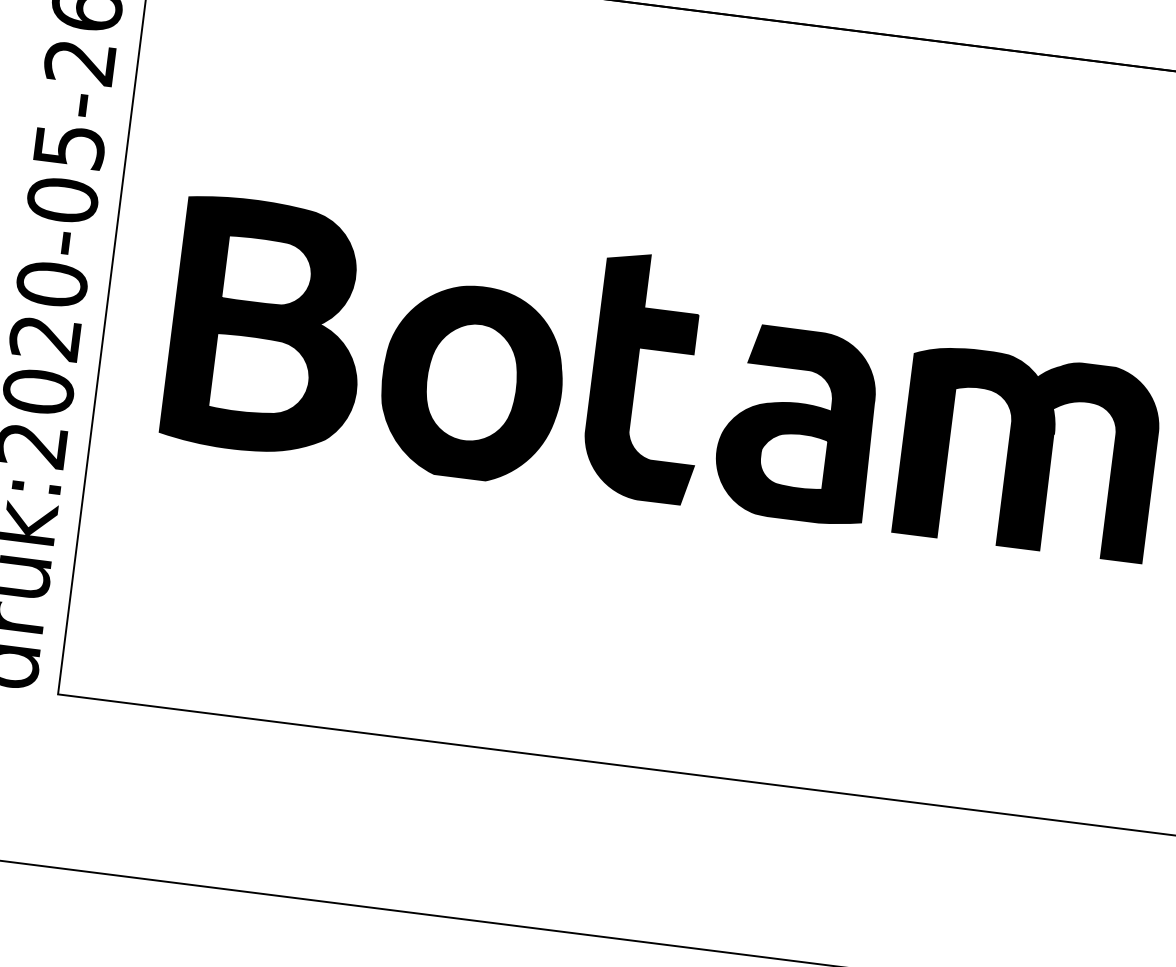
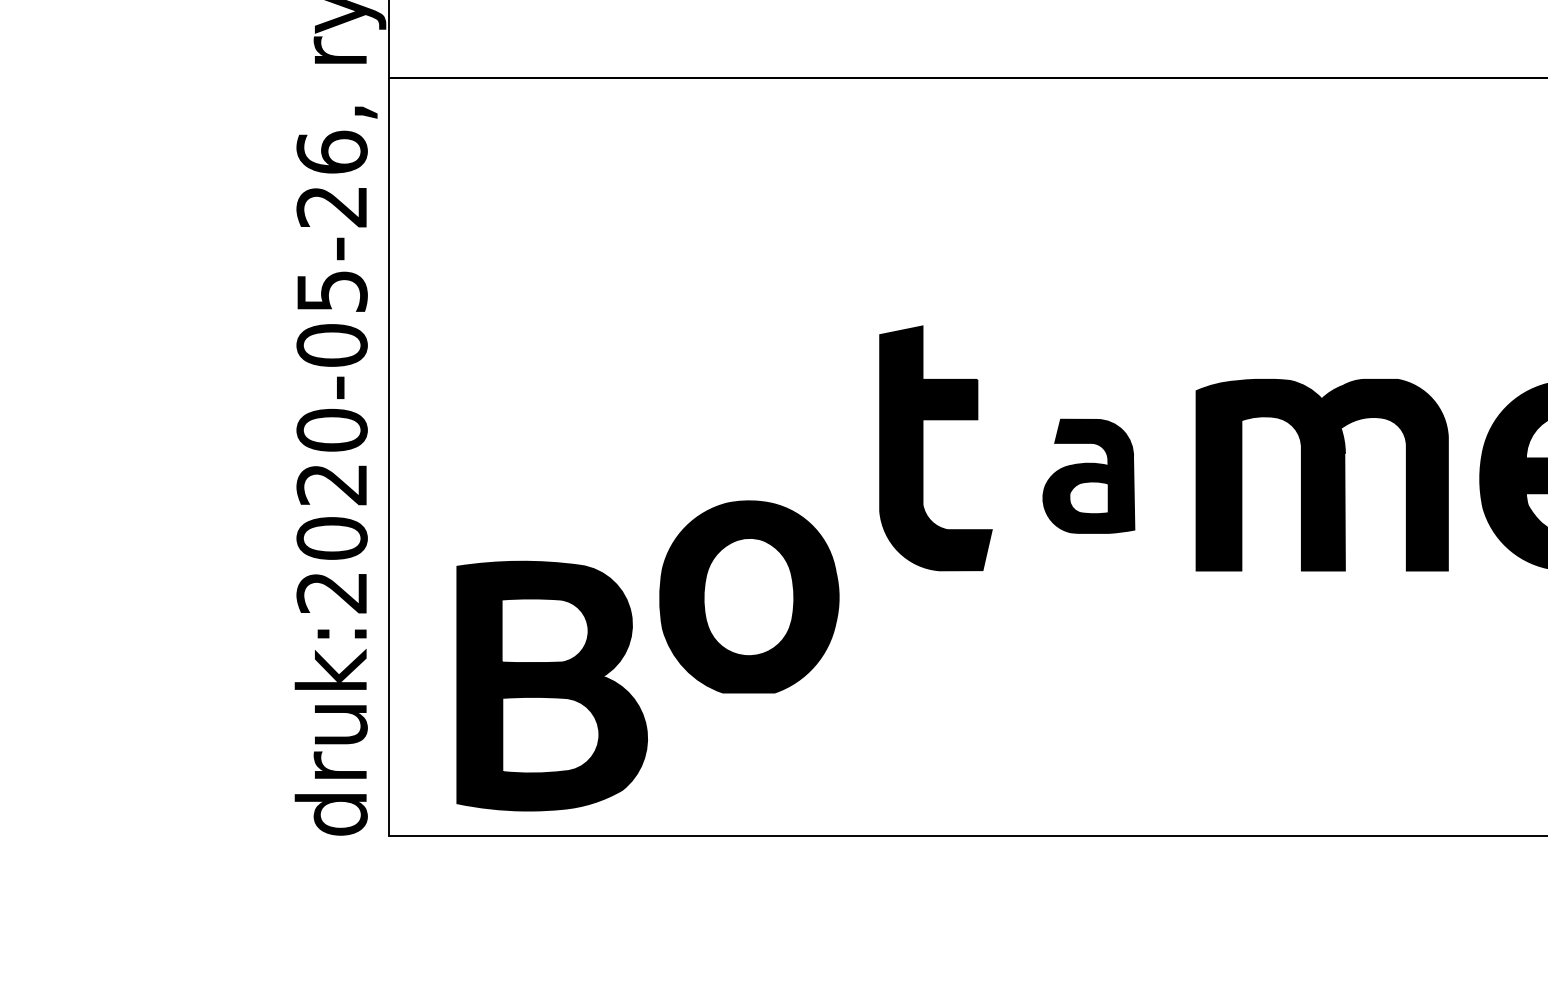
part: (267, 326) -> (551, 685), moved
part: (472, 382) -> (749, 596), moved
part: (796, 424) -> (1088, 476), size x0.6

